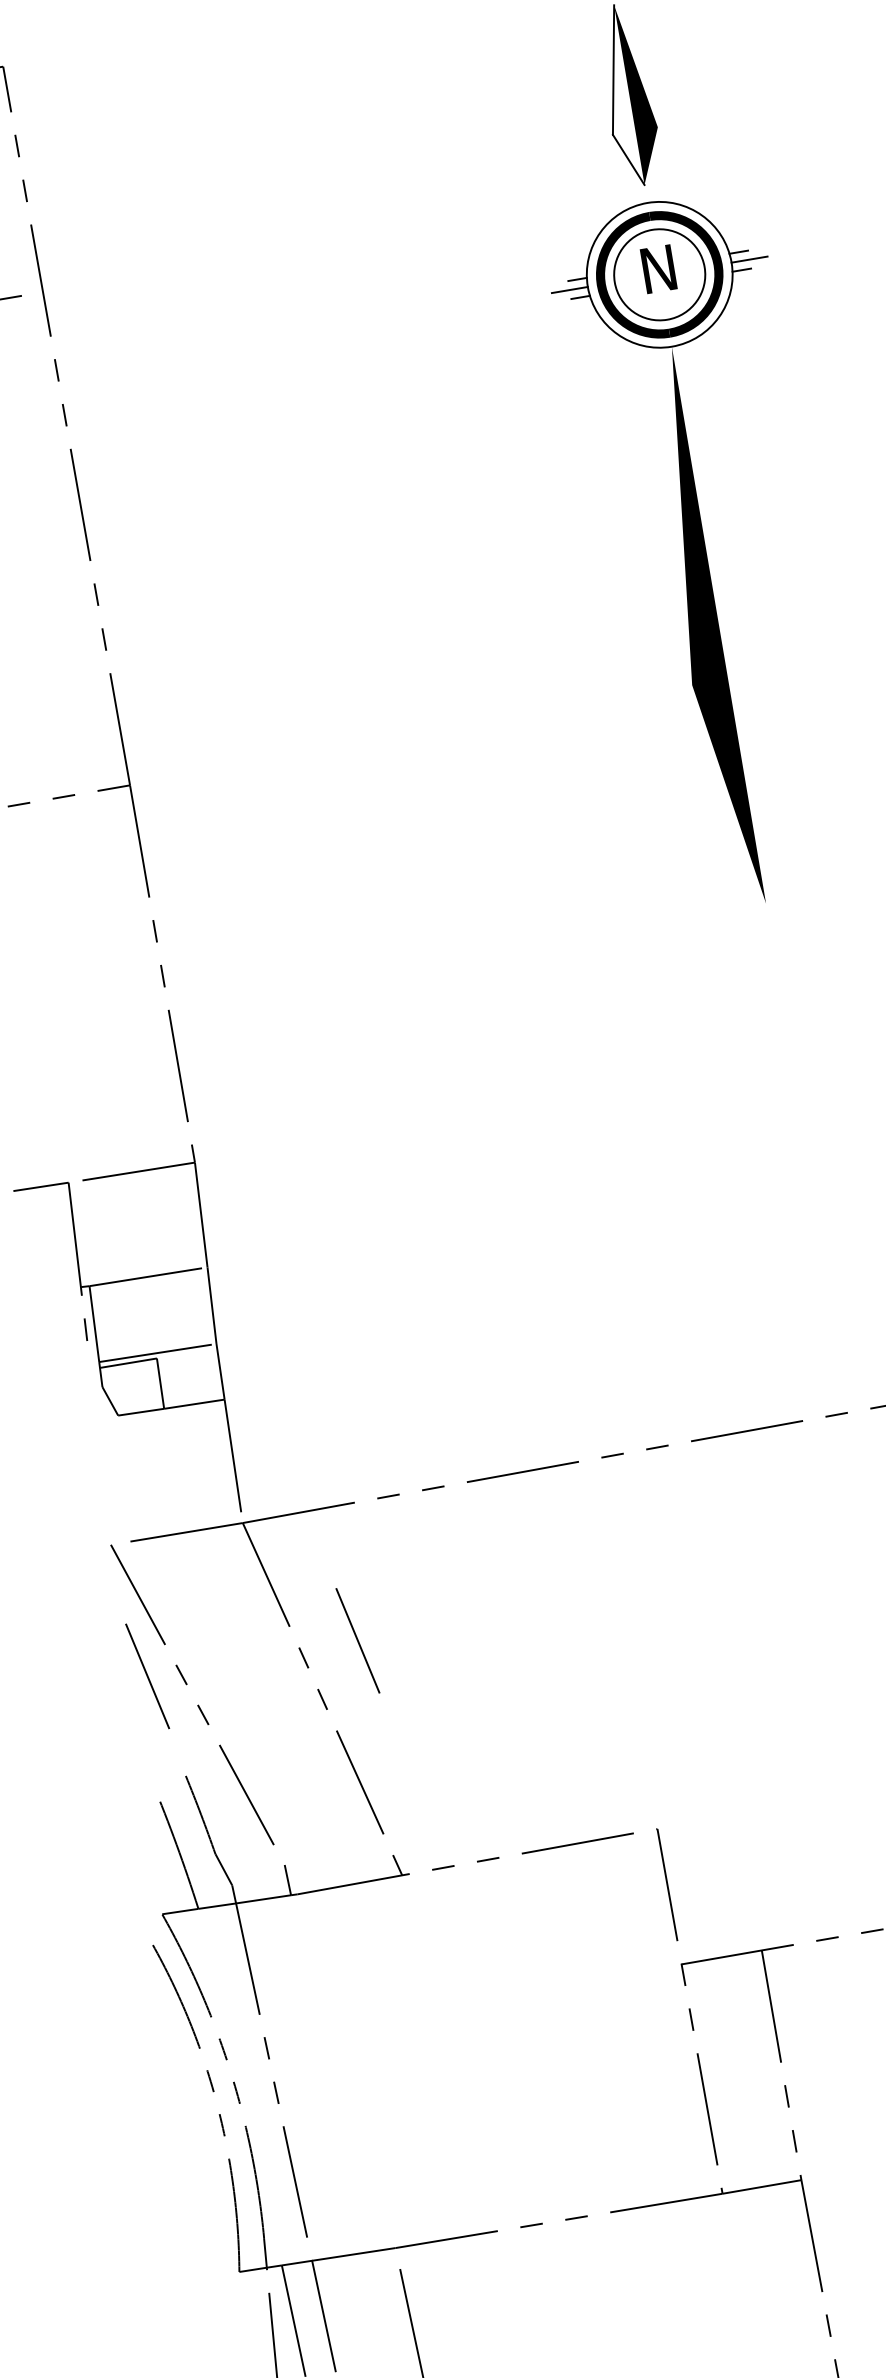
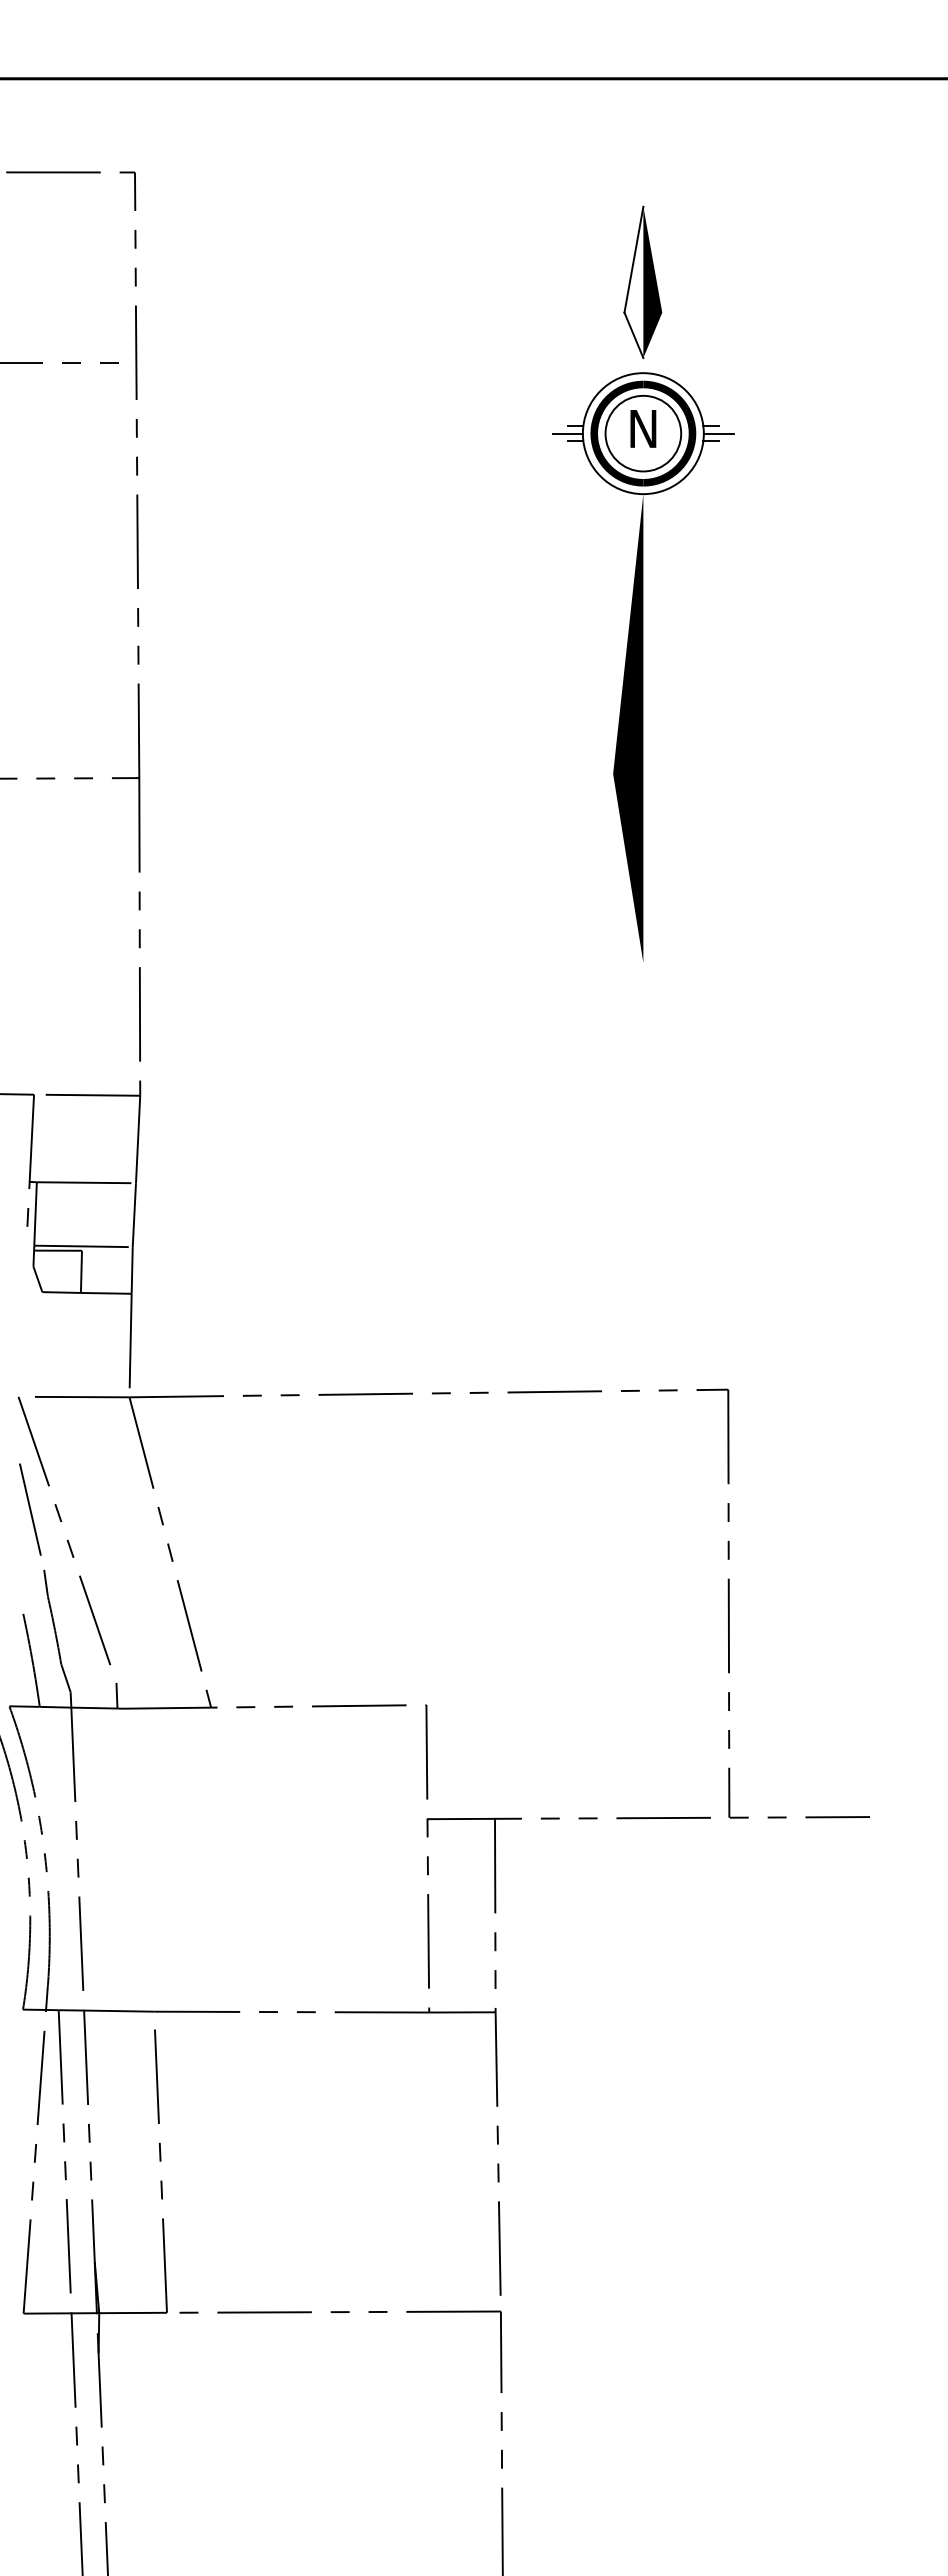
line: (358, 1640) -> (207, 1509), removed
line: (180, 1759) -> (45, 1582), added

